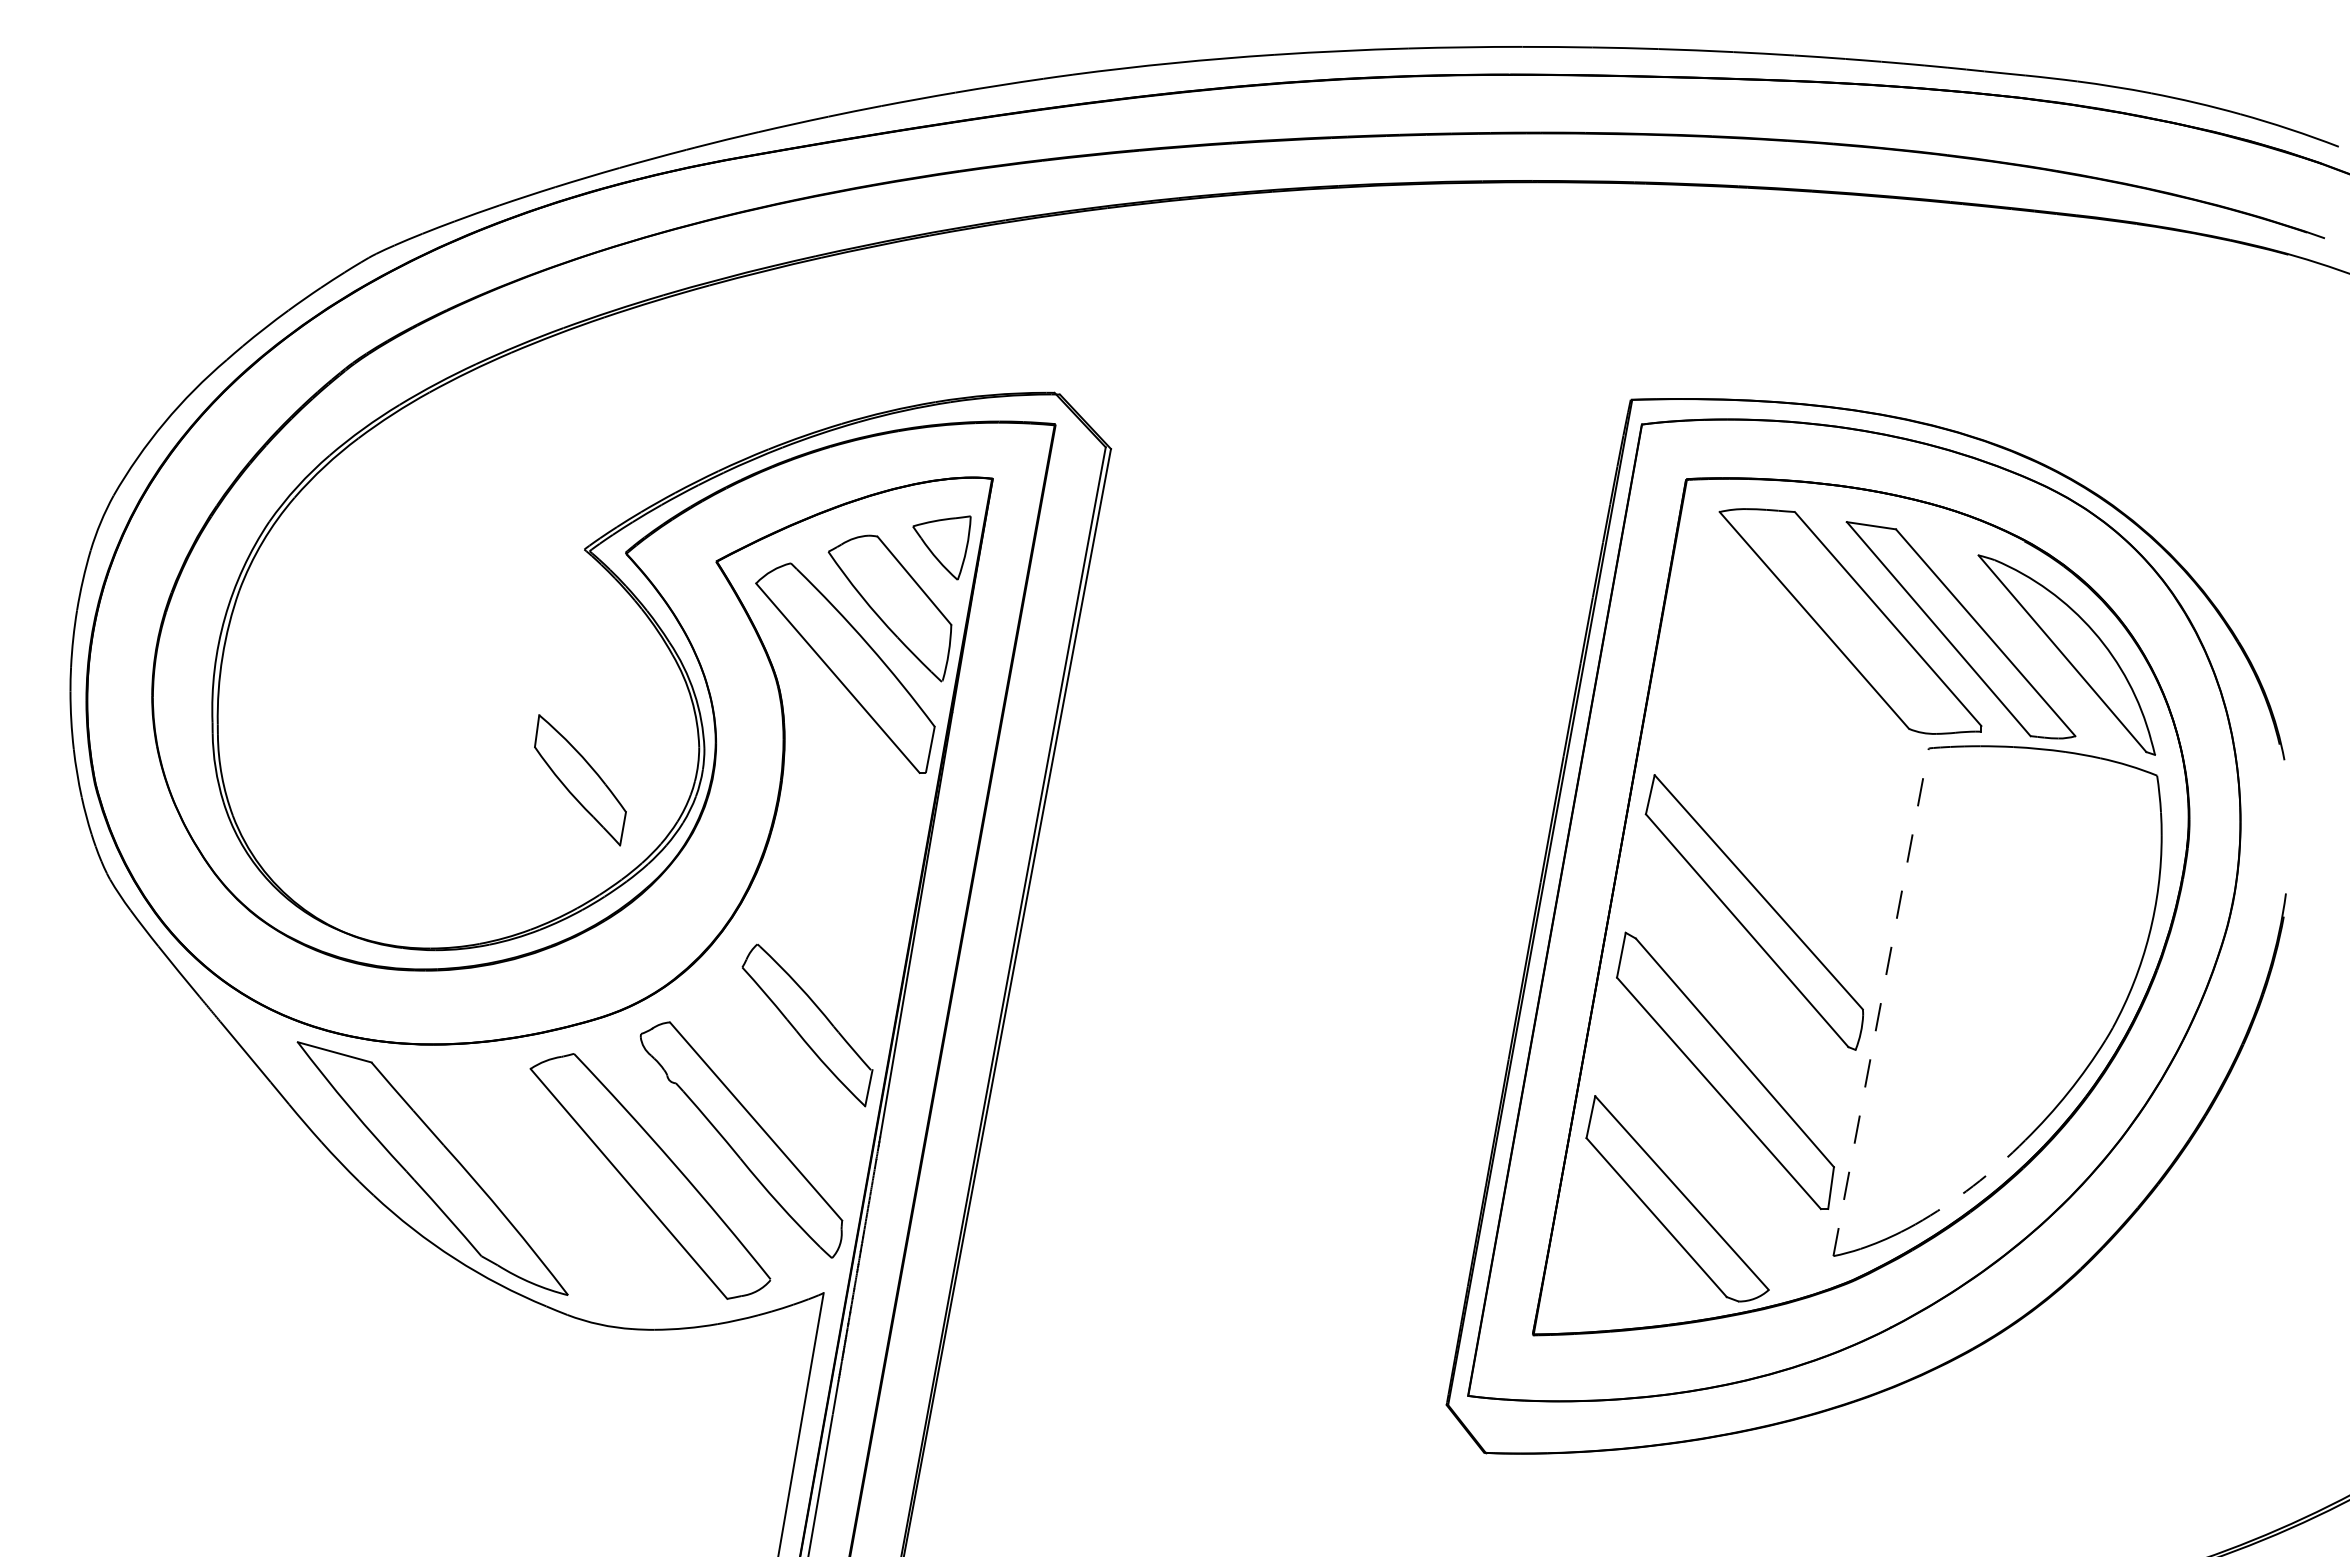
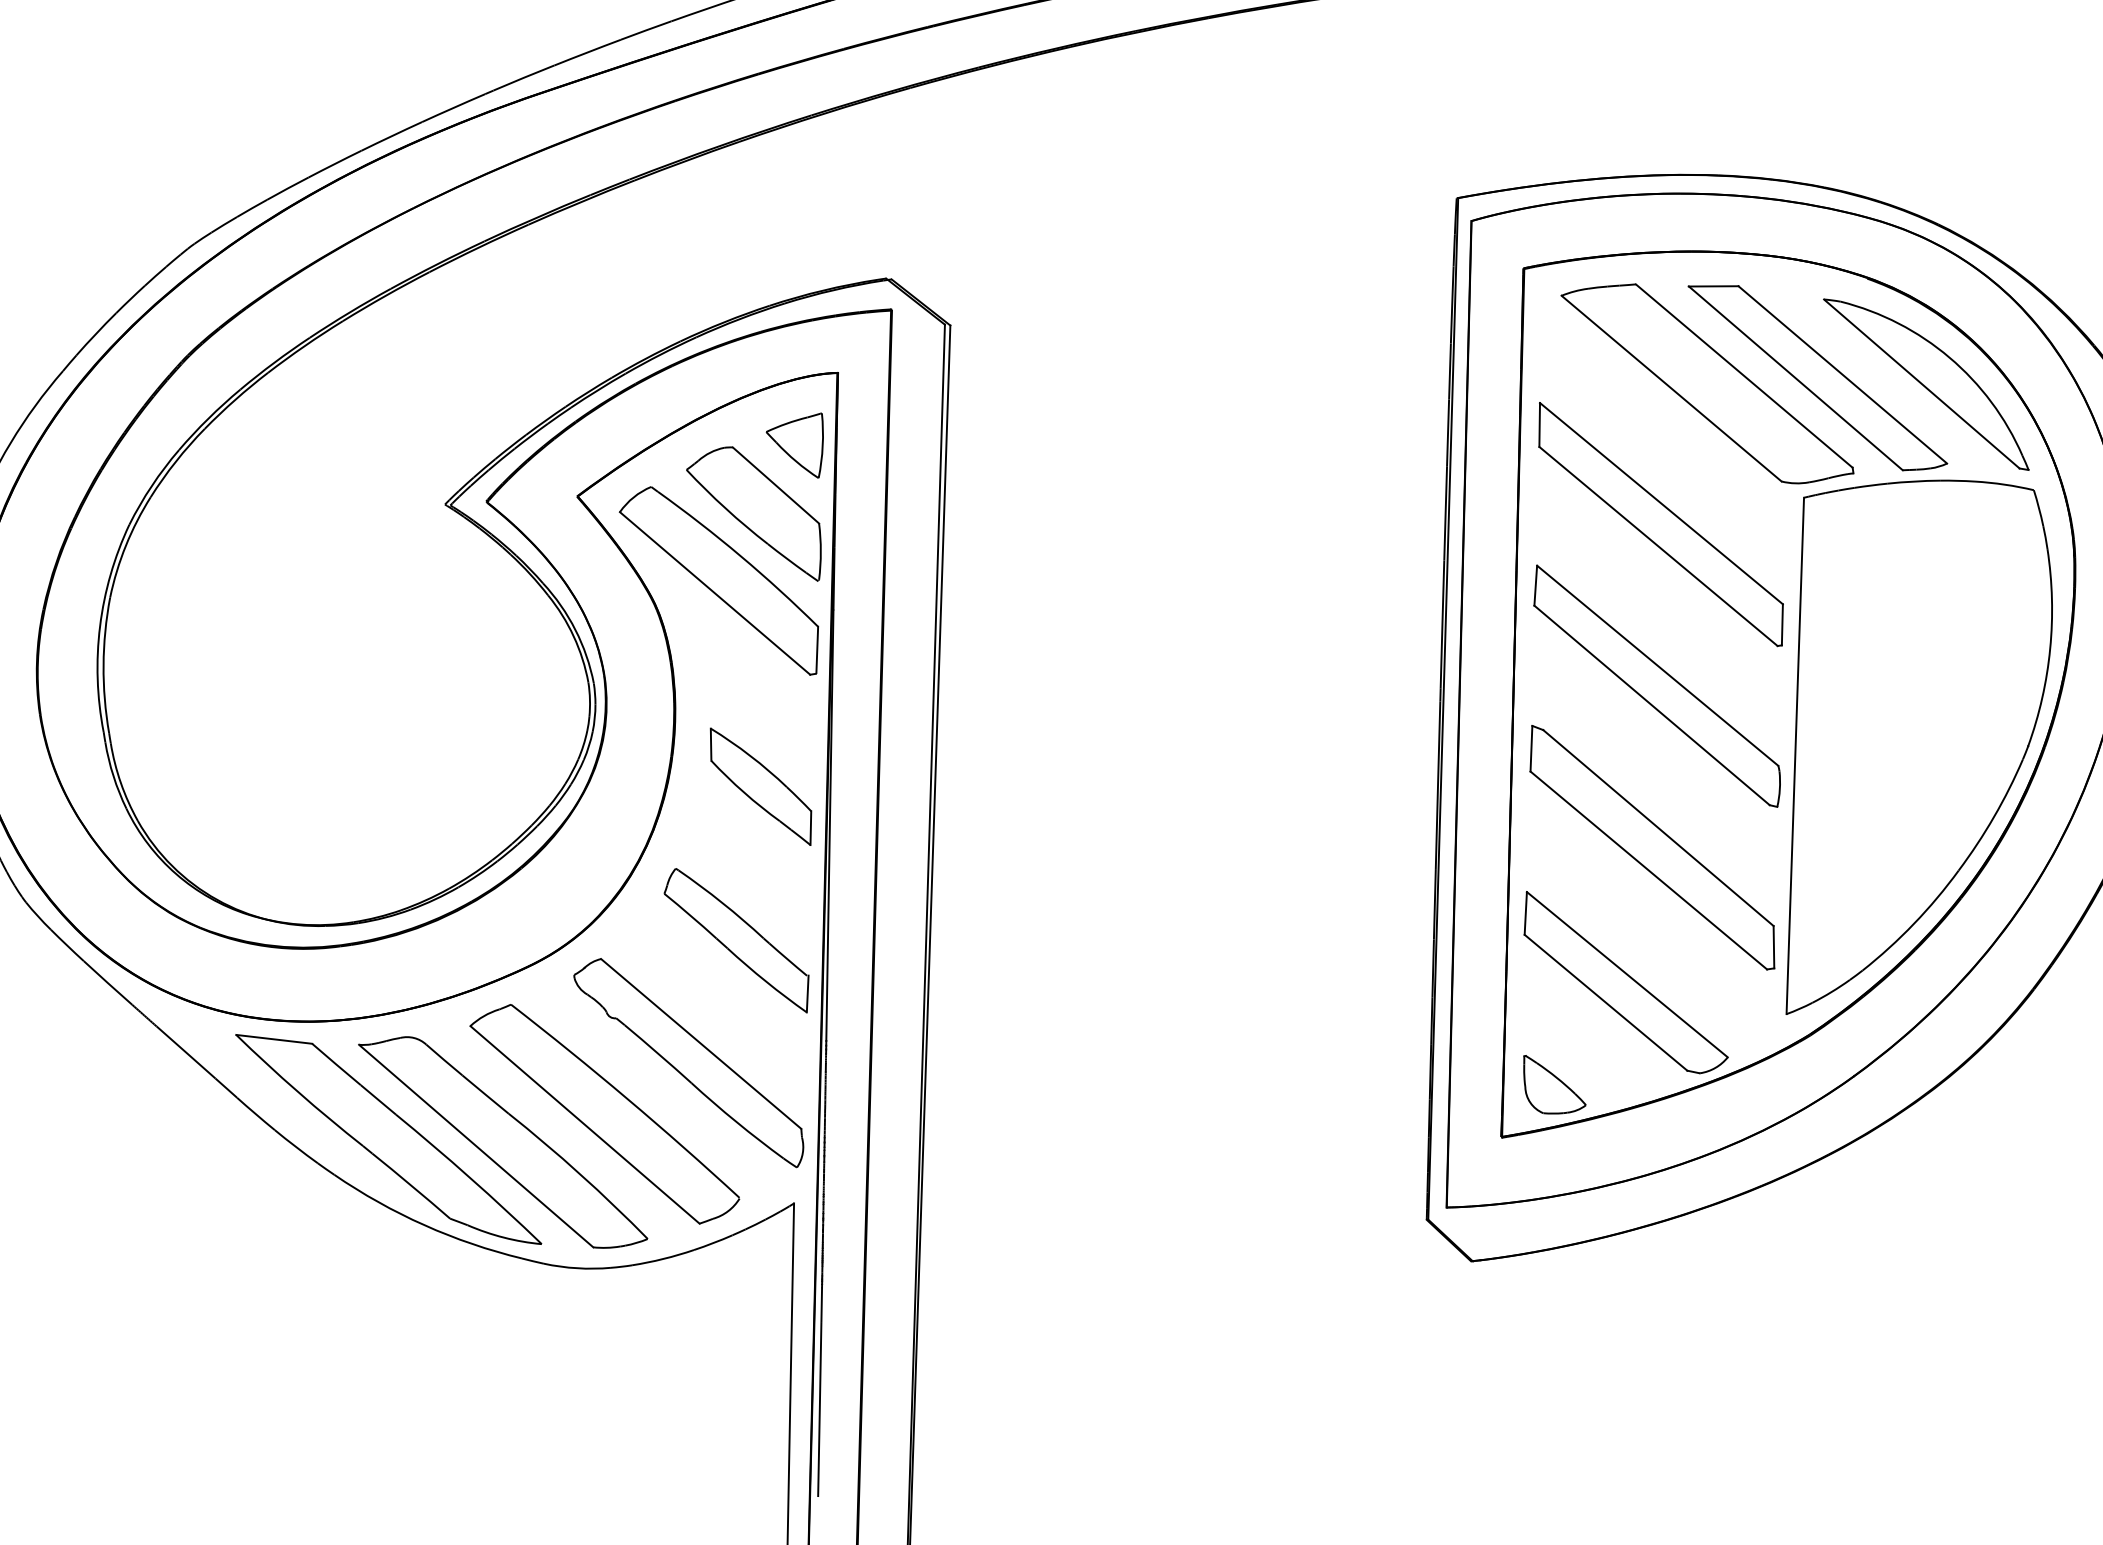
part: (1782, 752) -> (1660, 523), added
part: (580, 780) -> (761, 786), moved
line: (1881, 1001) -> (1795, 755), dashed -> solid
arc: (1973, 1186) -> (1914, 924), dashed -> solid
part: (545, 1189) -> (503, 1143), added
part: (1592, 1289) -> (1553, 1083), added

